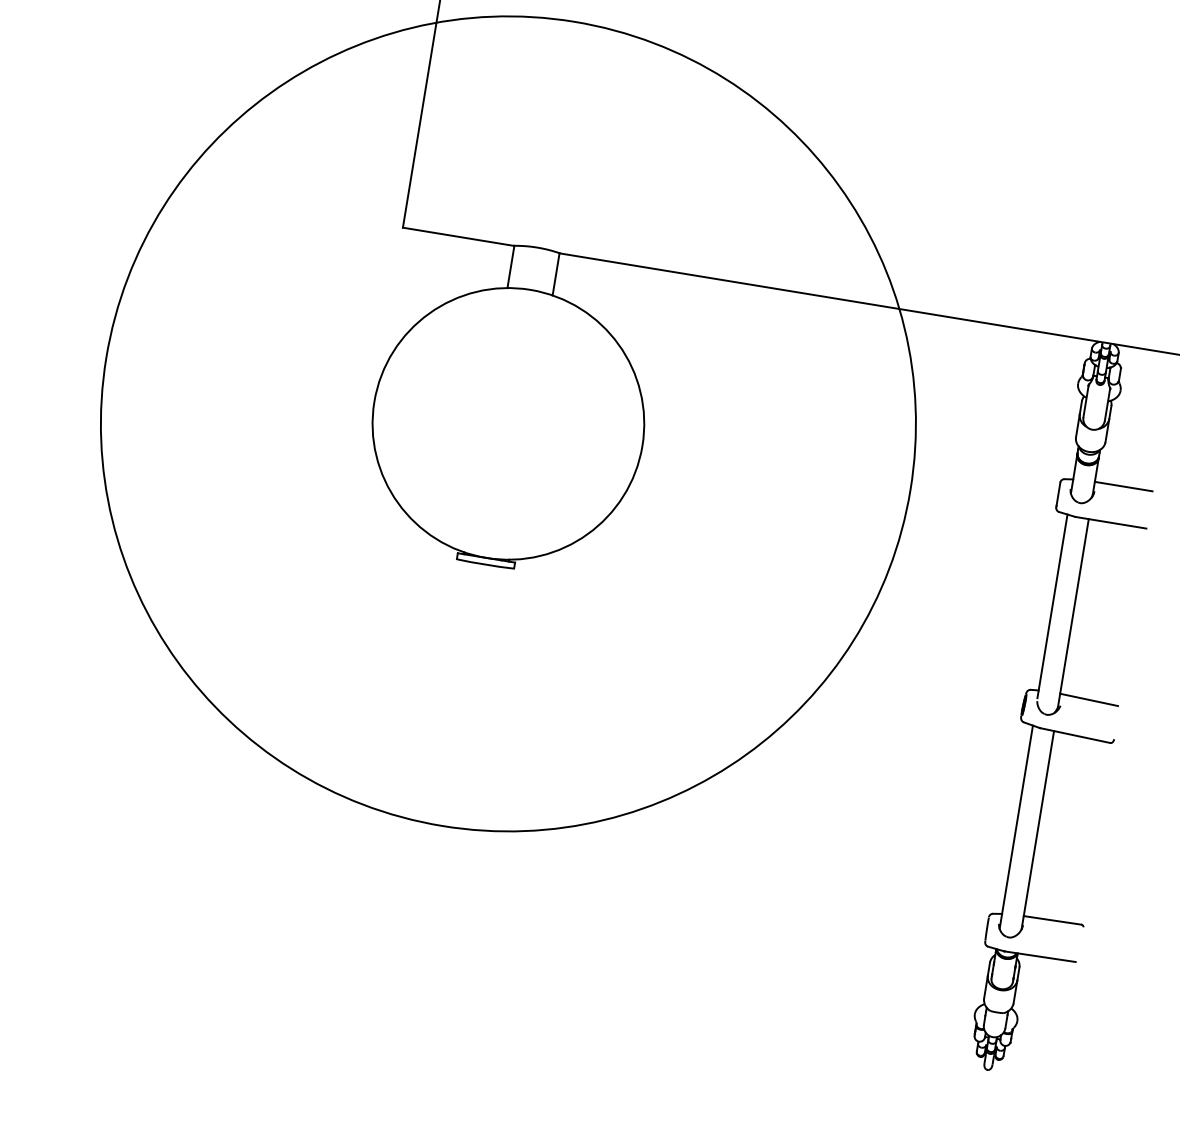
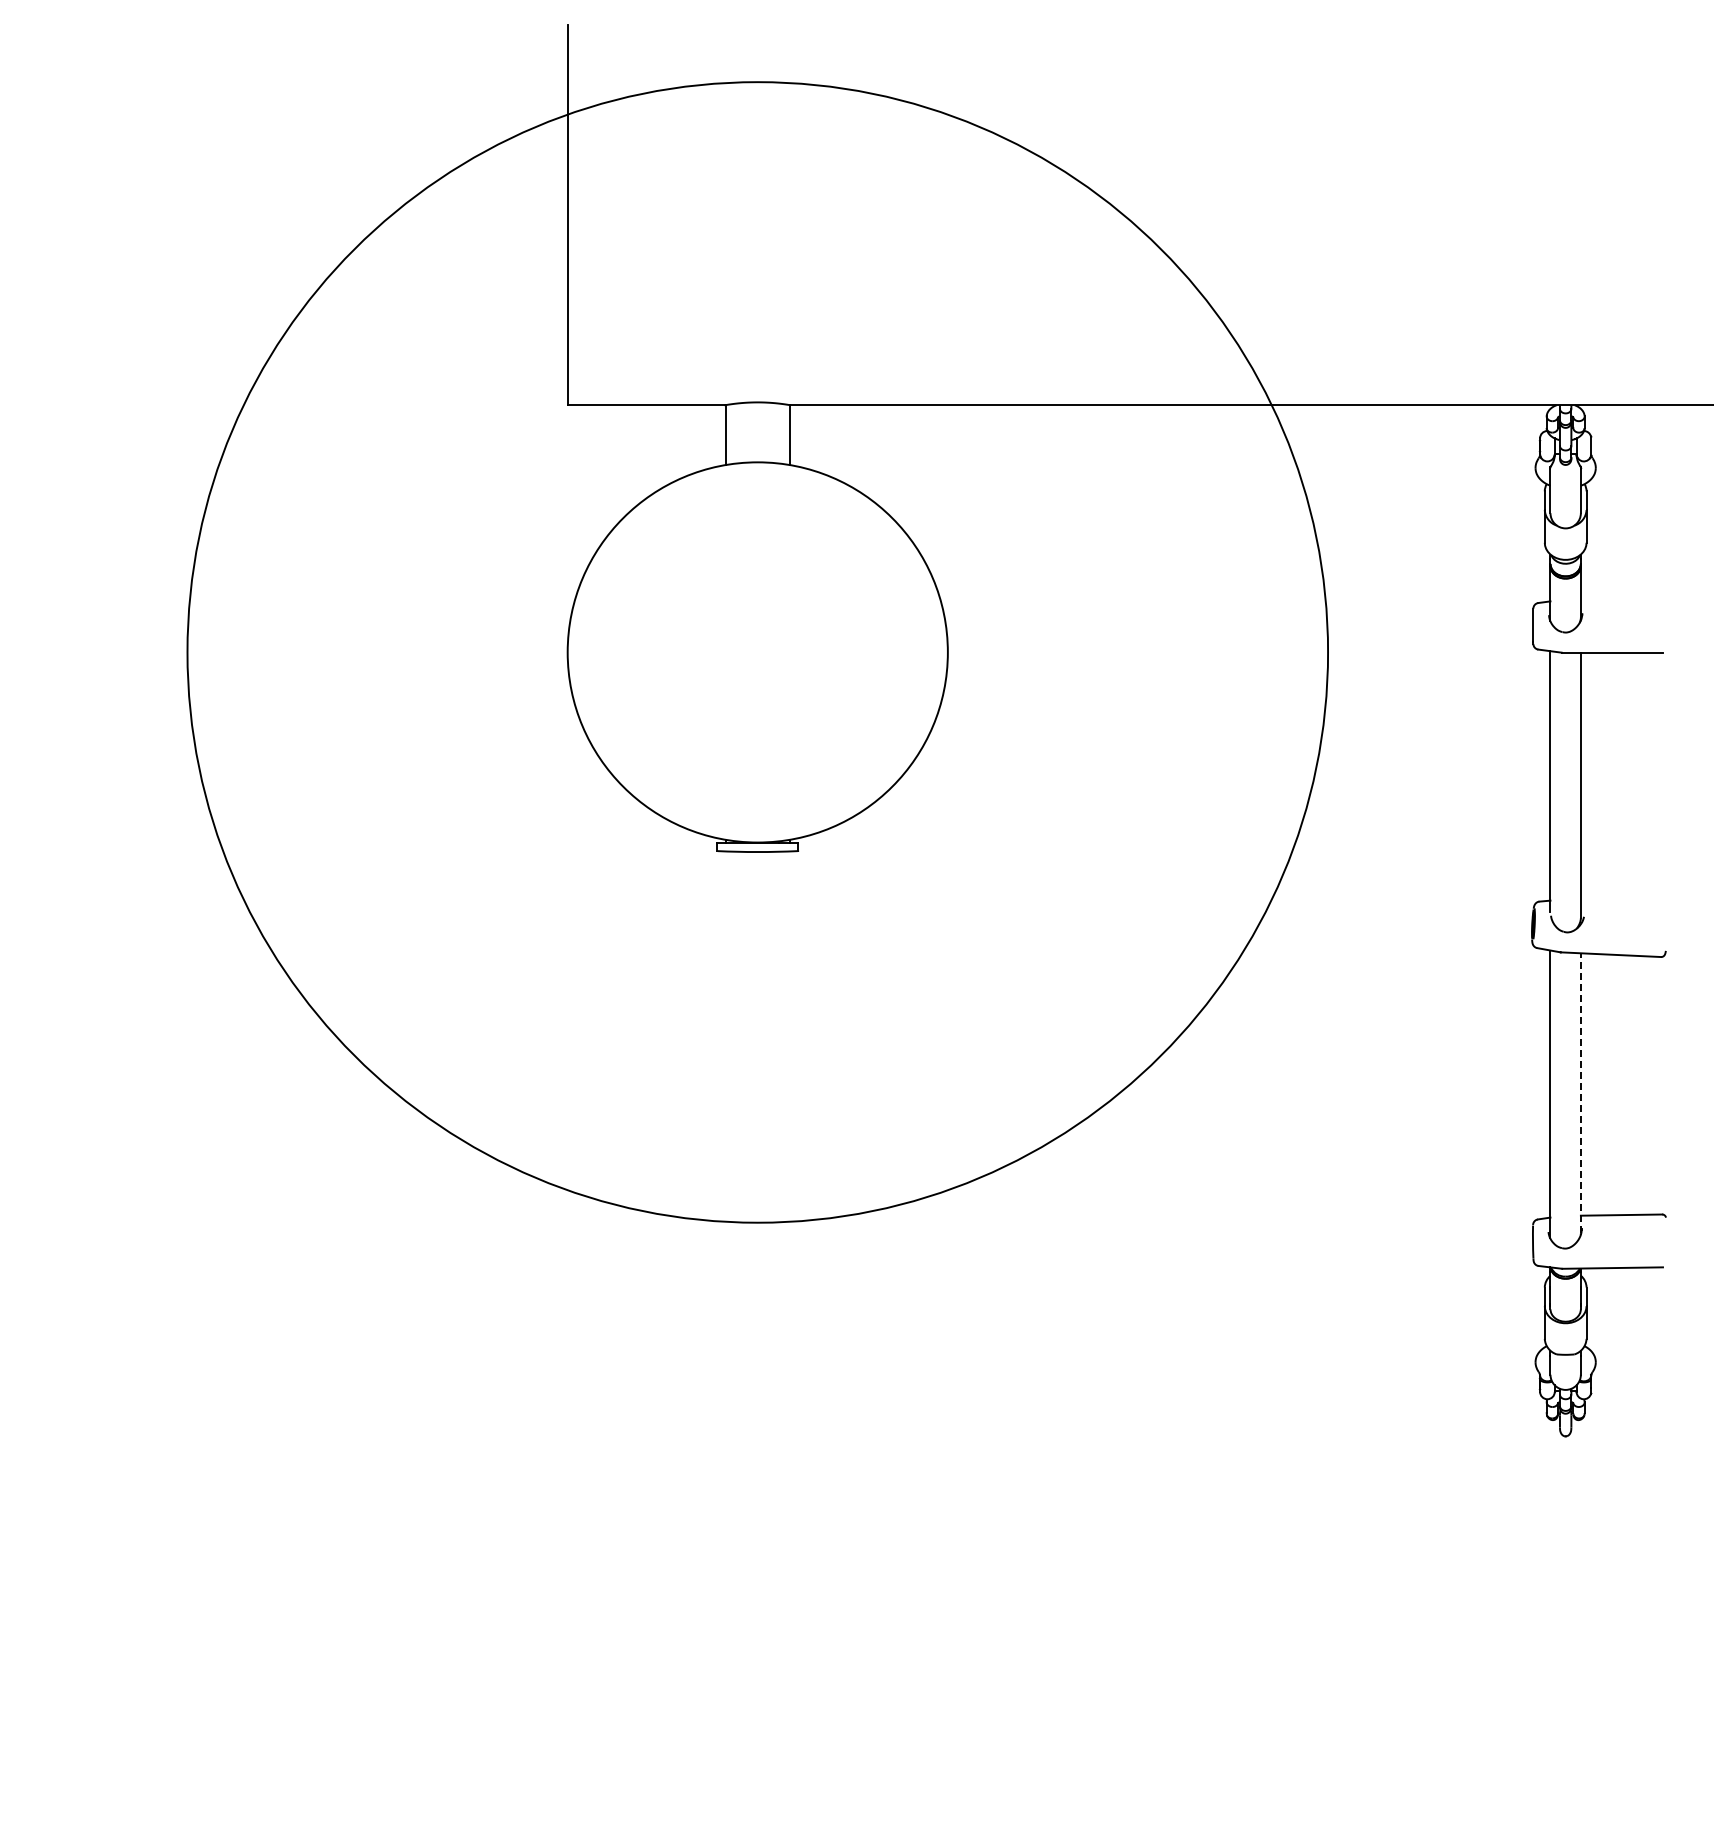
line: (1123, 486) -> (1621, 599), removed
line: (1088, 699) -> (1621, 902), removed
line: (1037, 829) -> (1580, 1092), solid -> dashed

